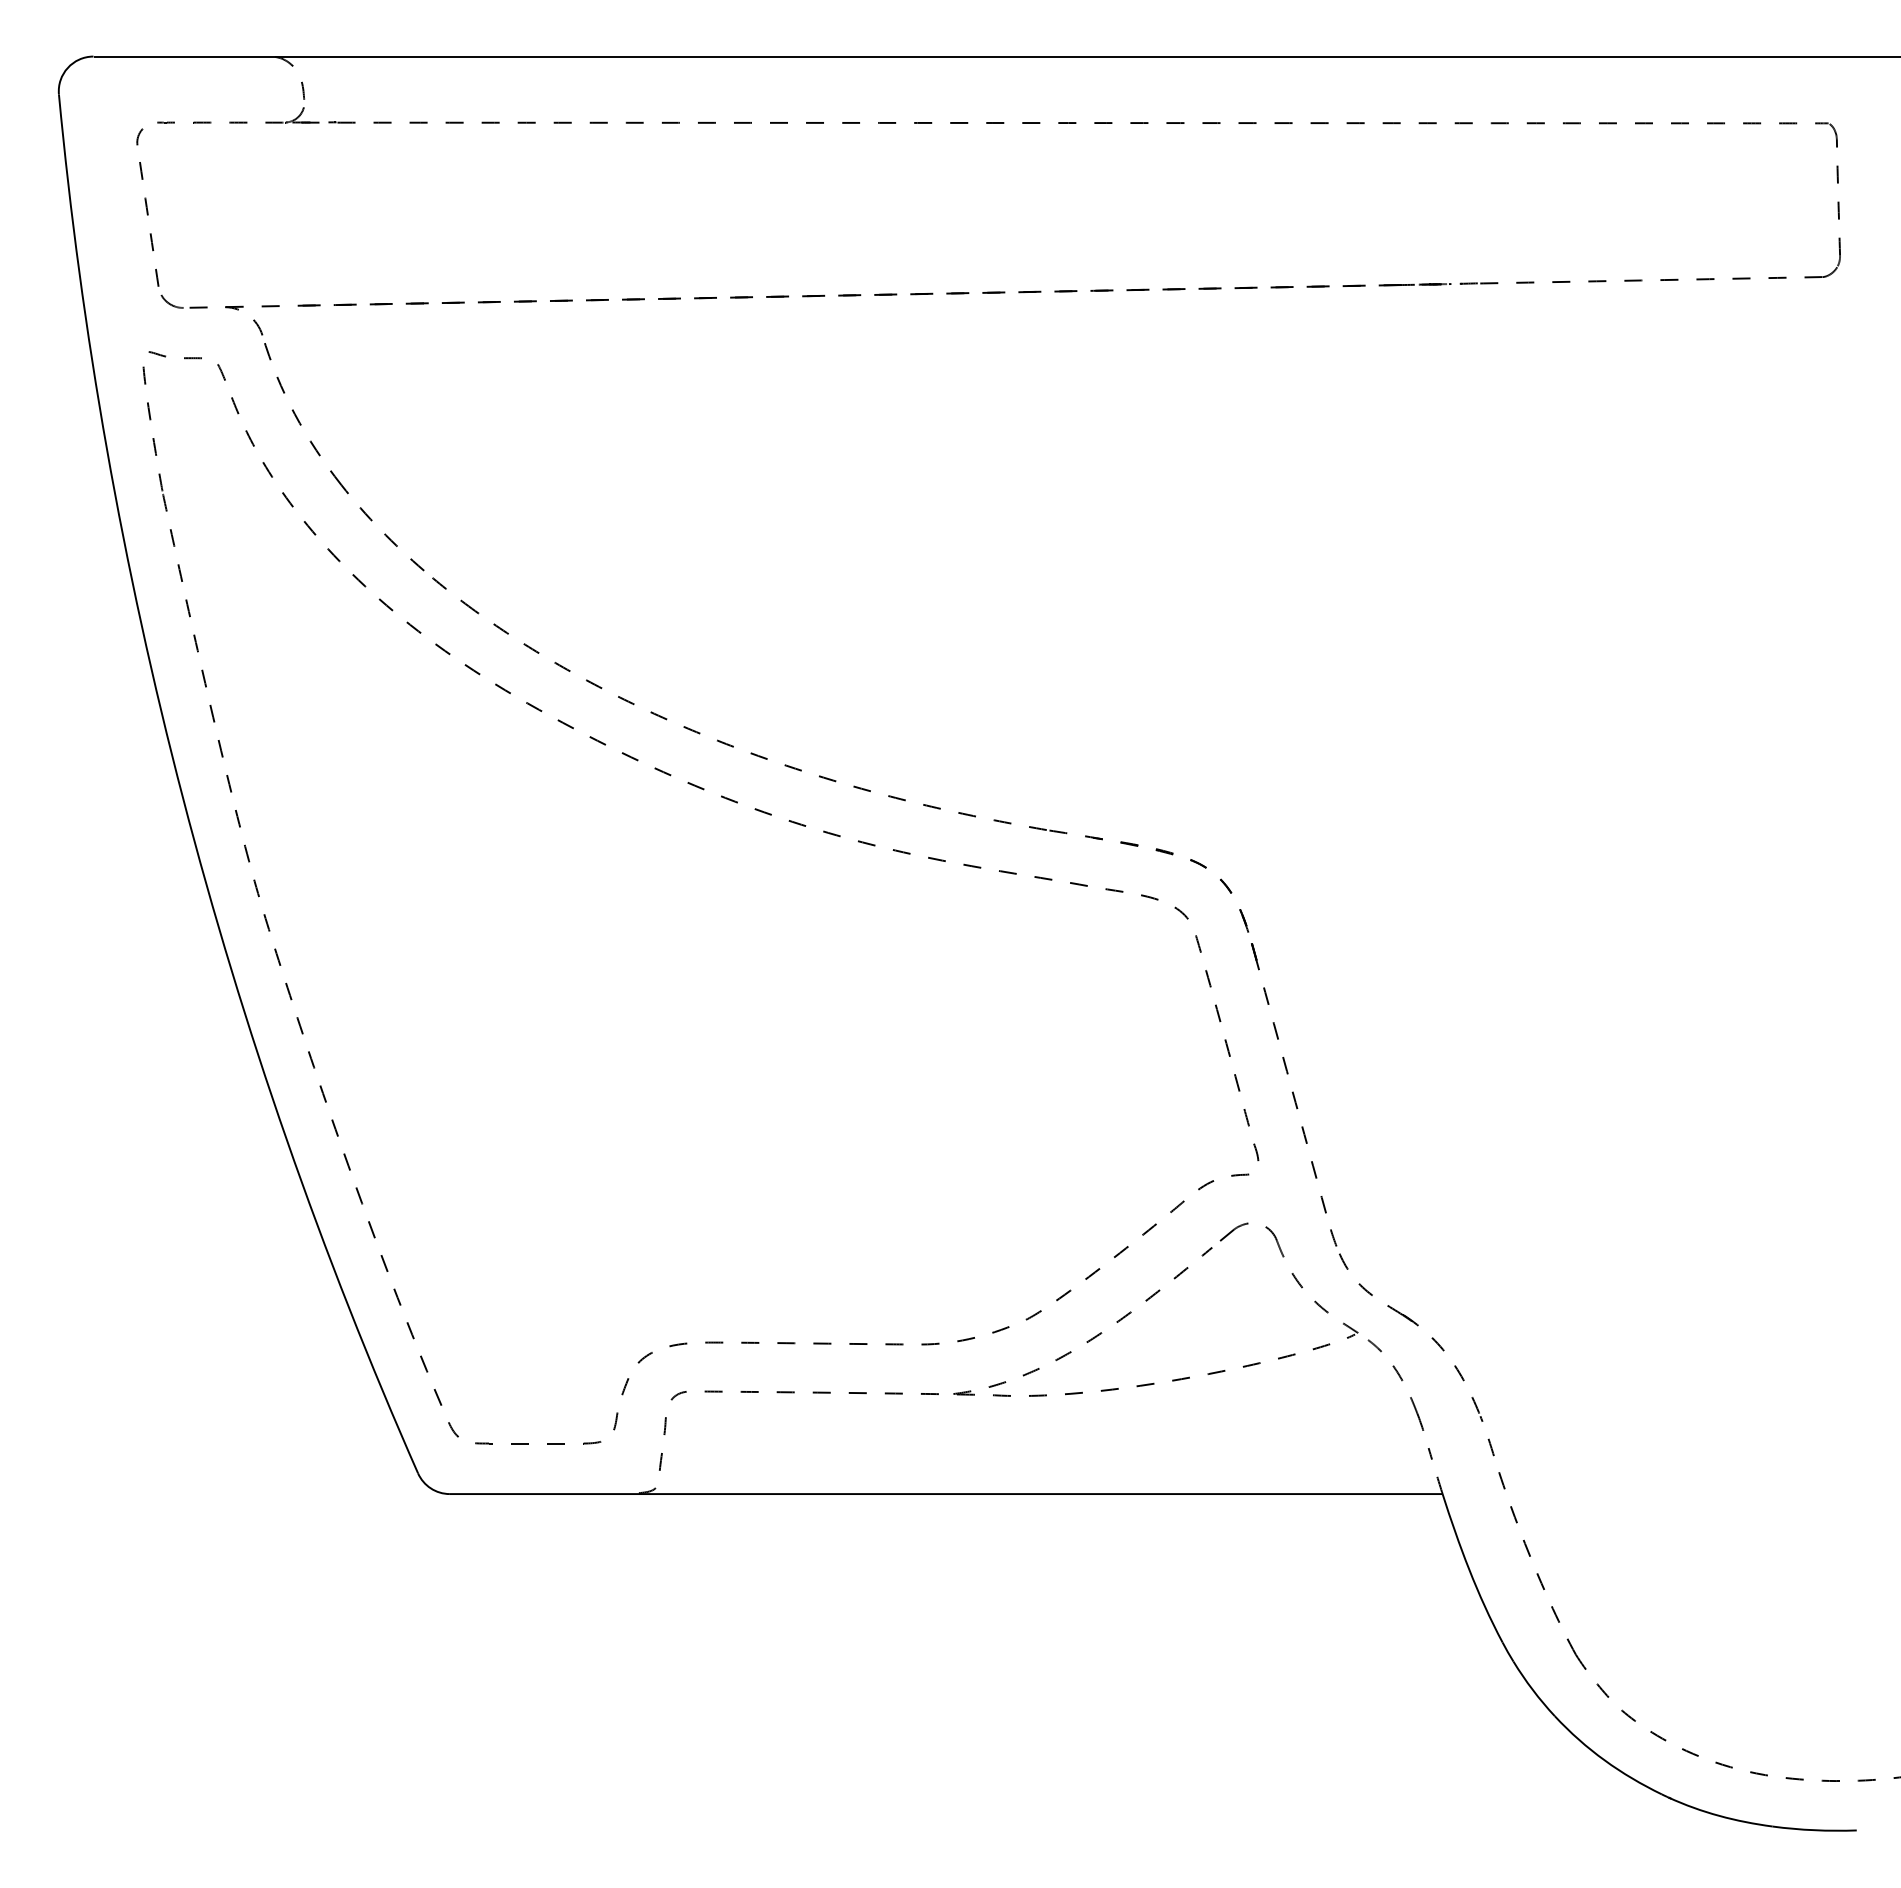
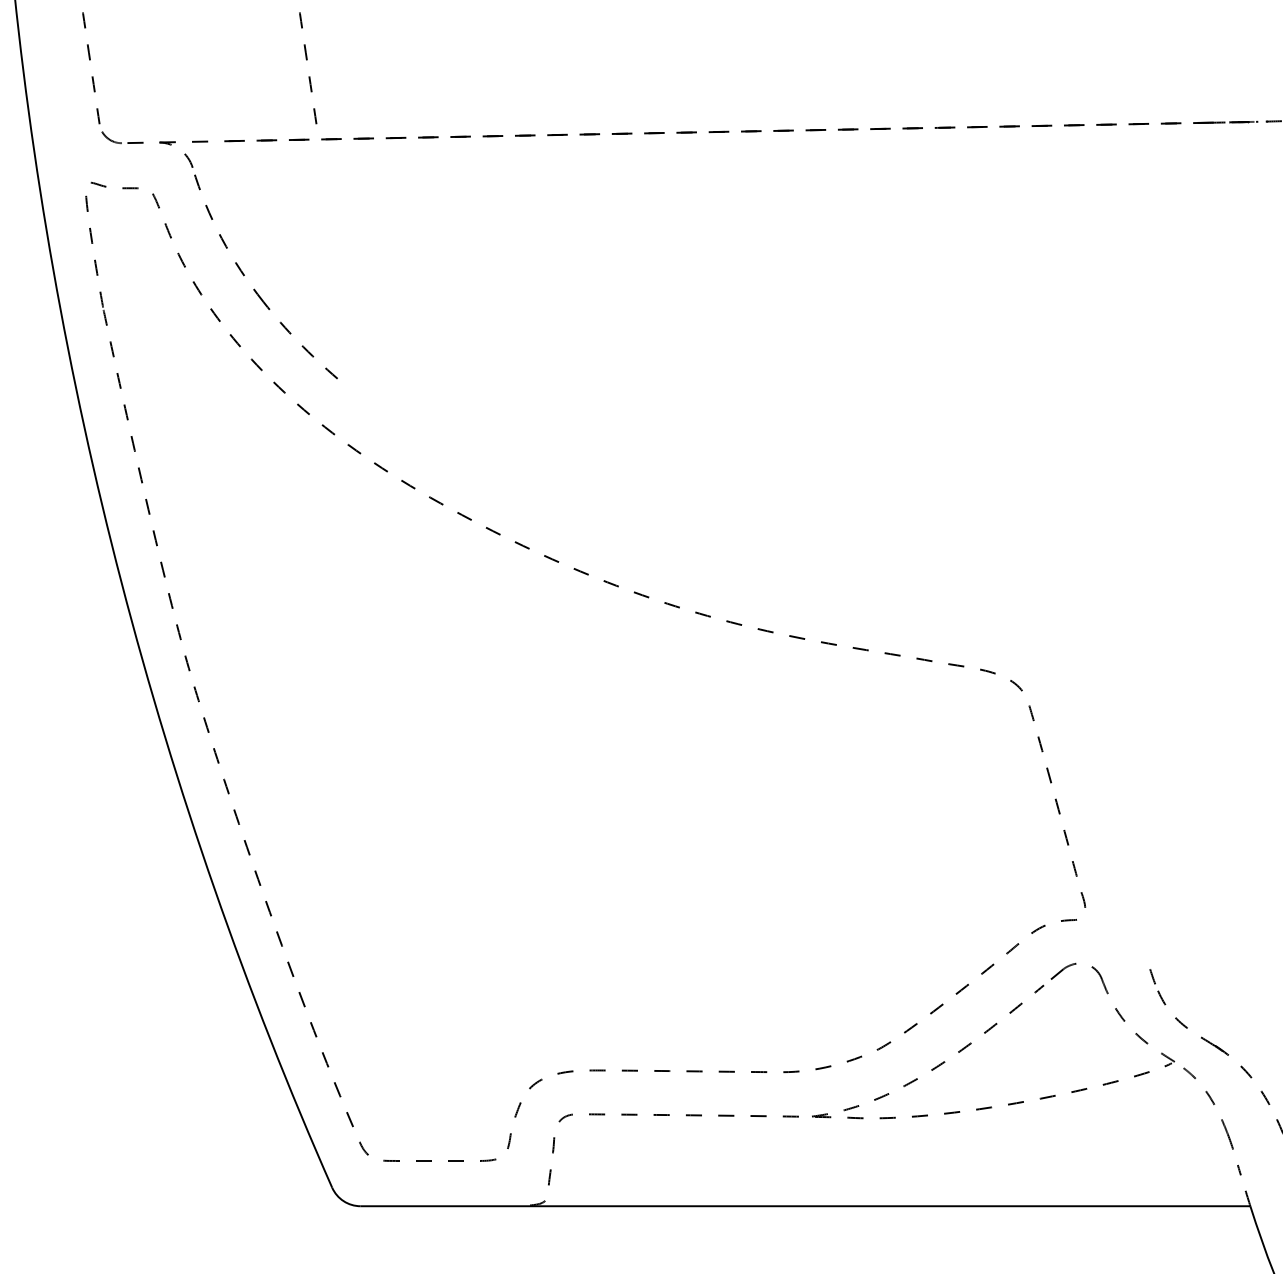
part: (391, 233) -> (308, 76), added
part: (904, 801) -> (768, 585), removed

